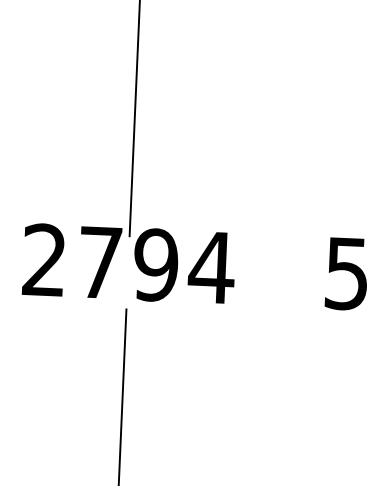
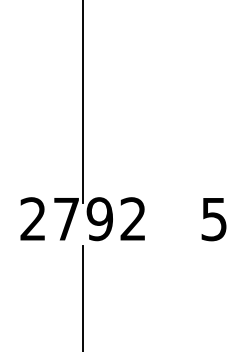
text: (212, 266) -> (133, 218), 2794 -> 2792

